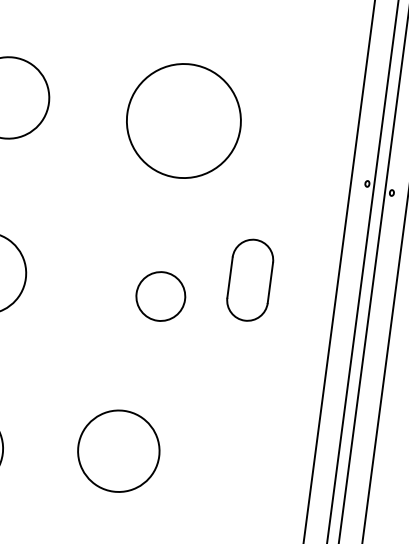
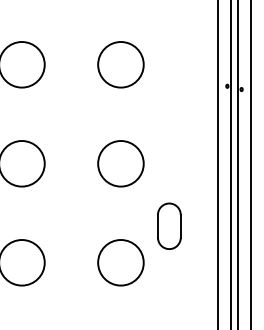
circle: (183, 120) -> (120, 64), size x0.71
part: (250, 278) -> (169, 225), moved
circle: (160, 295) -> (120, 163), size x1.67
circle: (118, 450) -> (120, 262), moved

